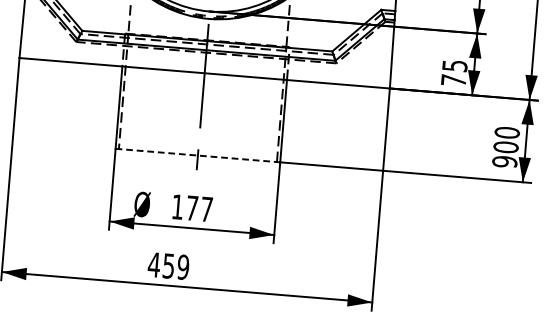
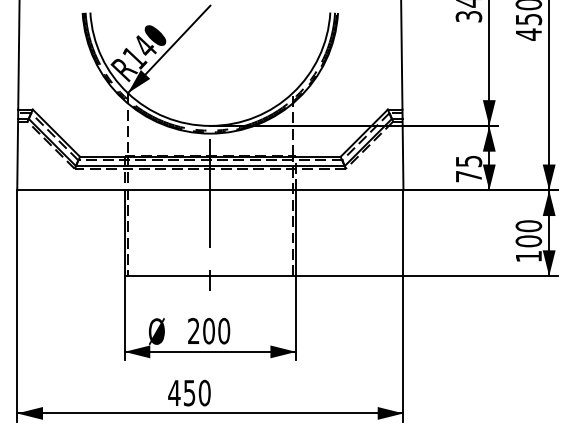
line: (198, 155) -> (210, 276), dashed -> solid
text: (504, 161) -> (528, 256), 900 -> 100
text: (192, 207) -> (209, 330), 177 -> 200
text: (183, 267) -> (204, 393), 459 -> 450

